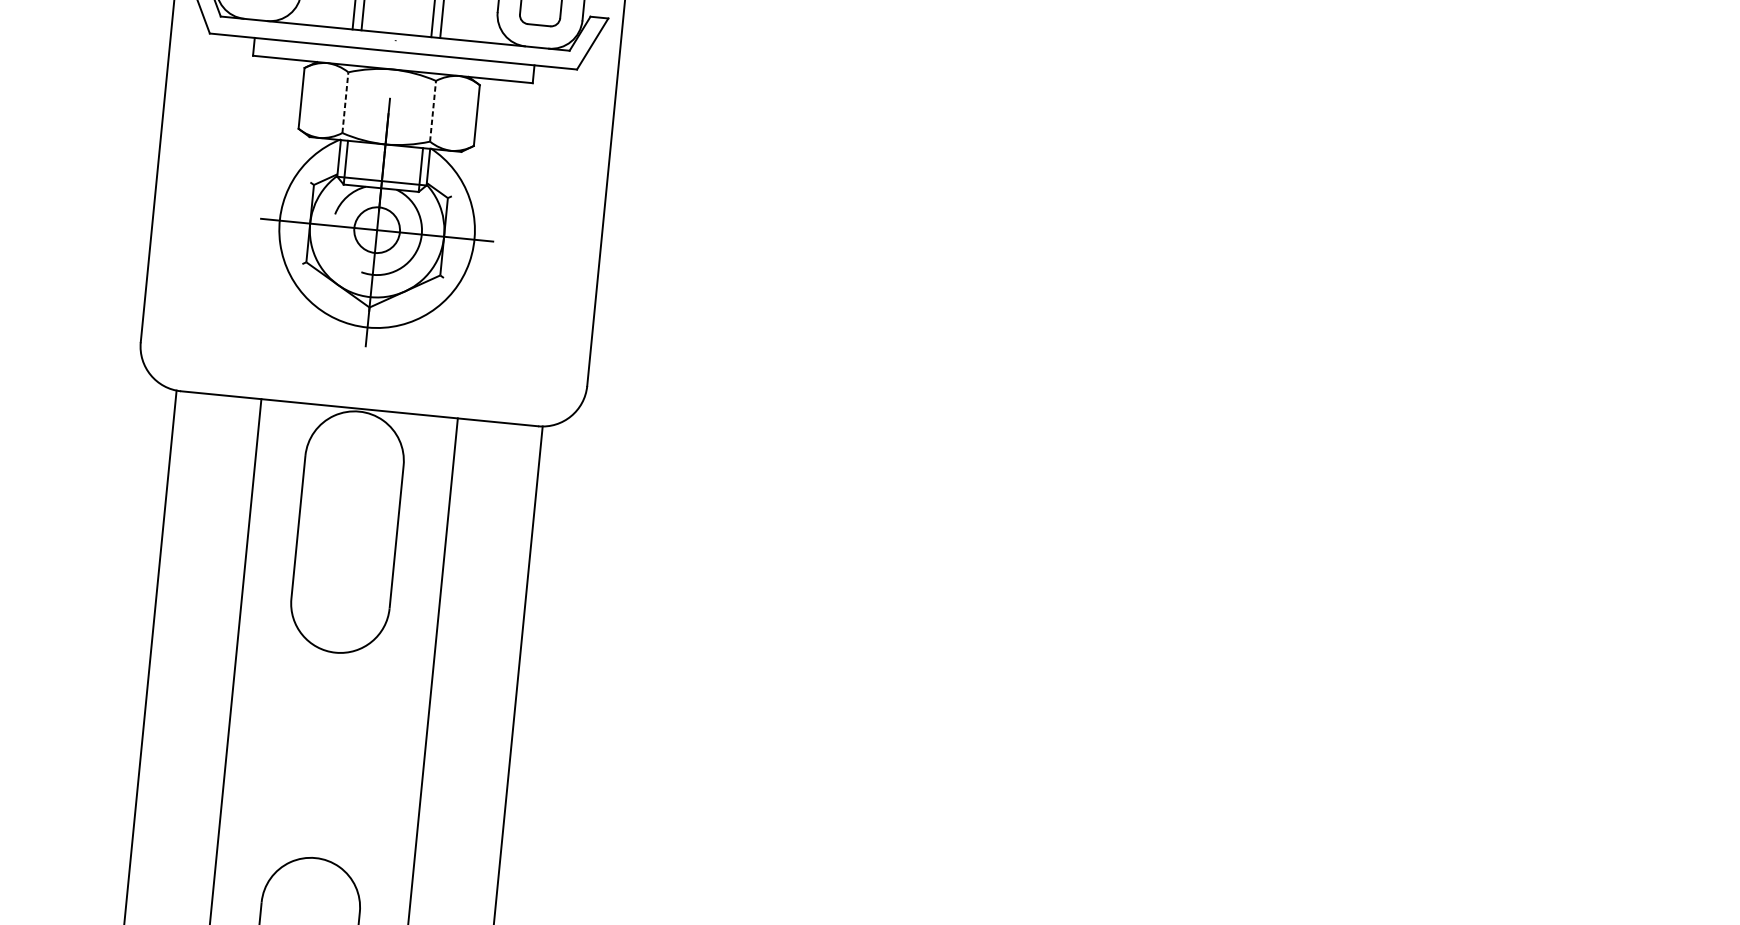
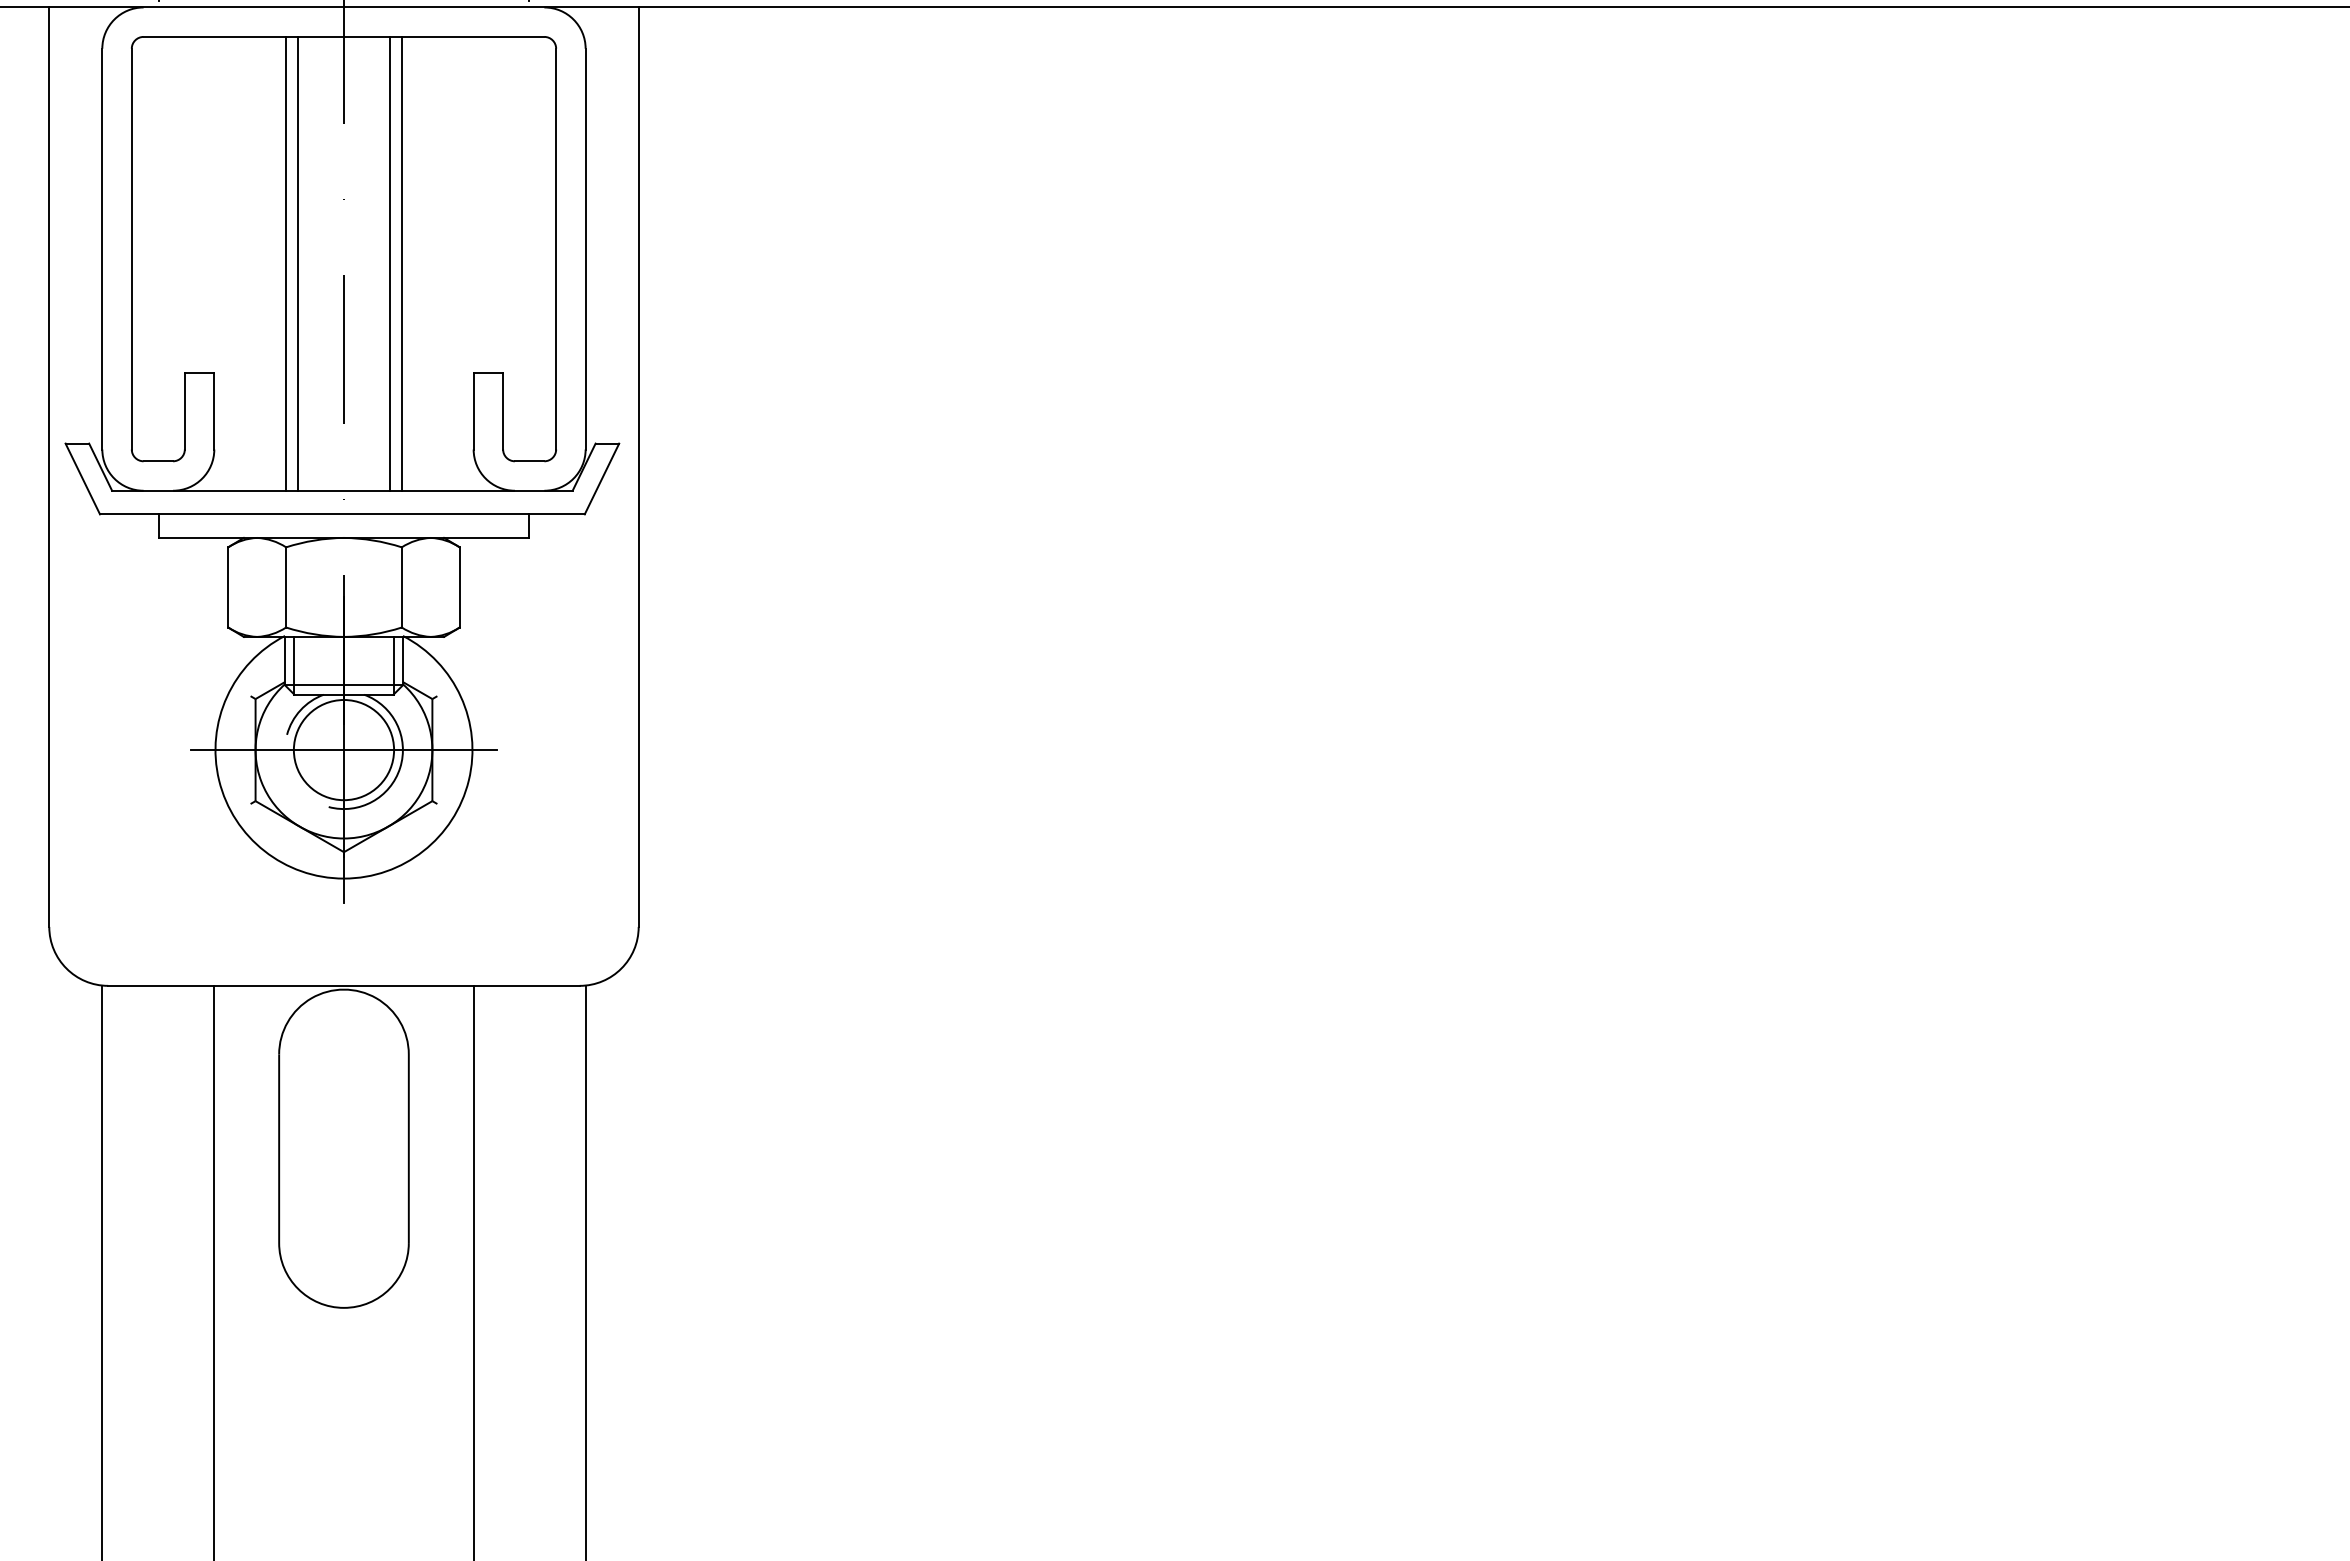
line: (345, 102) -> (286, 586), dashed -> solid
line: (432, 110) -> (401, 586), dashed -> solid
circle: (376, 230) -> (343, 750), size x1.67

